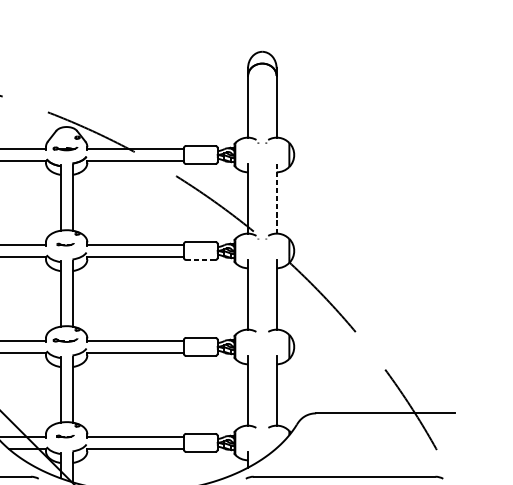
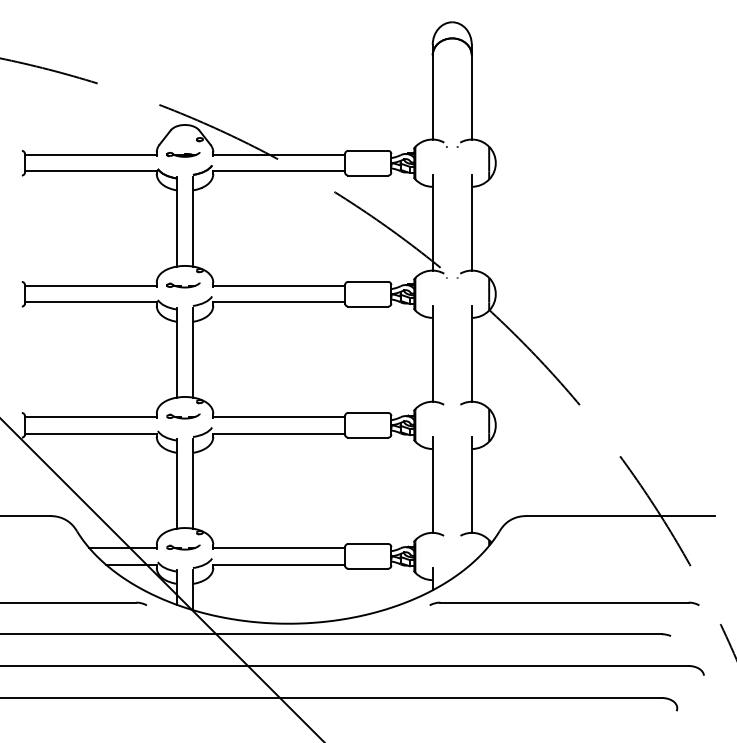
line: (276, 198) -> (471, 222), dashed -> solid
part: (65, 244) -> (183, 285), size x1.43
line: (200, 259) -> (367, 306), dashed -> solid
part: (65, 436) -> (183, 547), size x1.43

